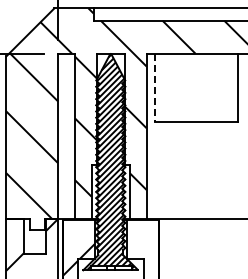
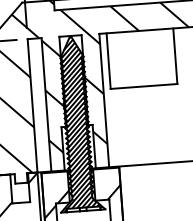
line: (155, 88) -> (108, 61), dashed -> solid
hatch: (149, 249) -> (113, 191), added

